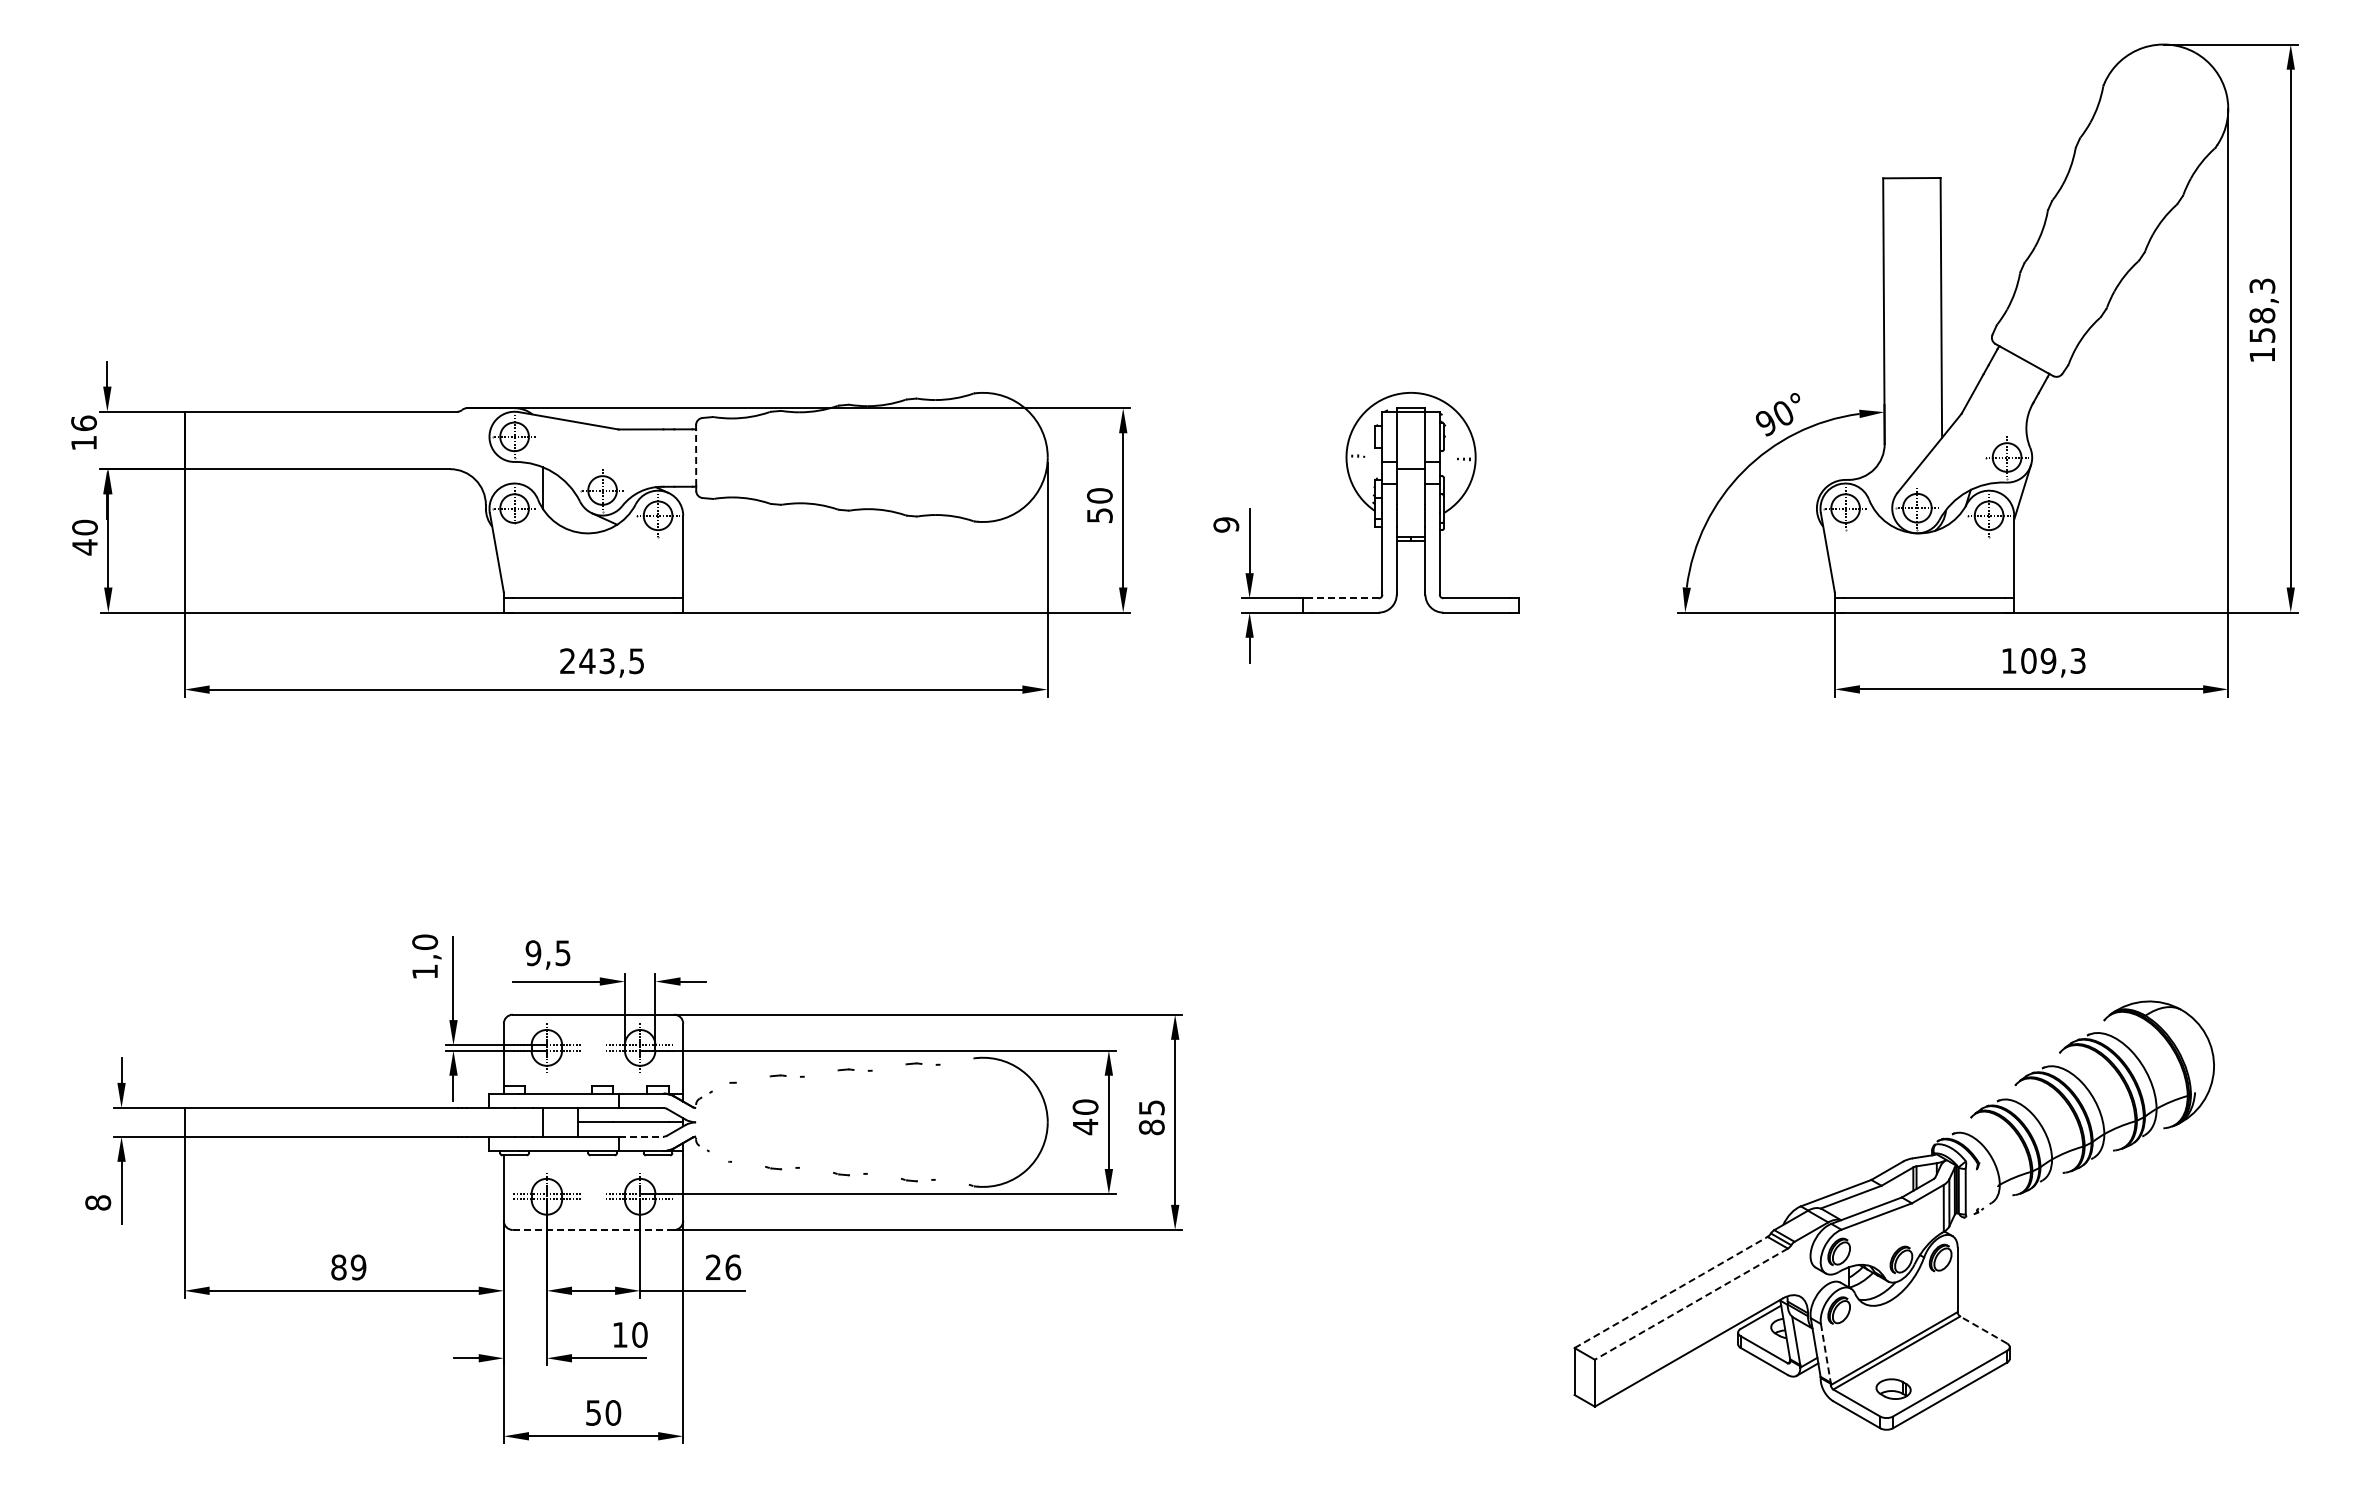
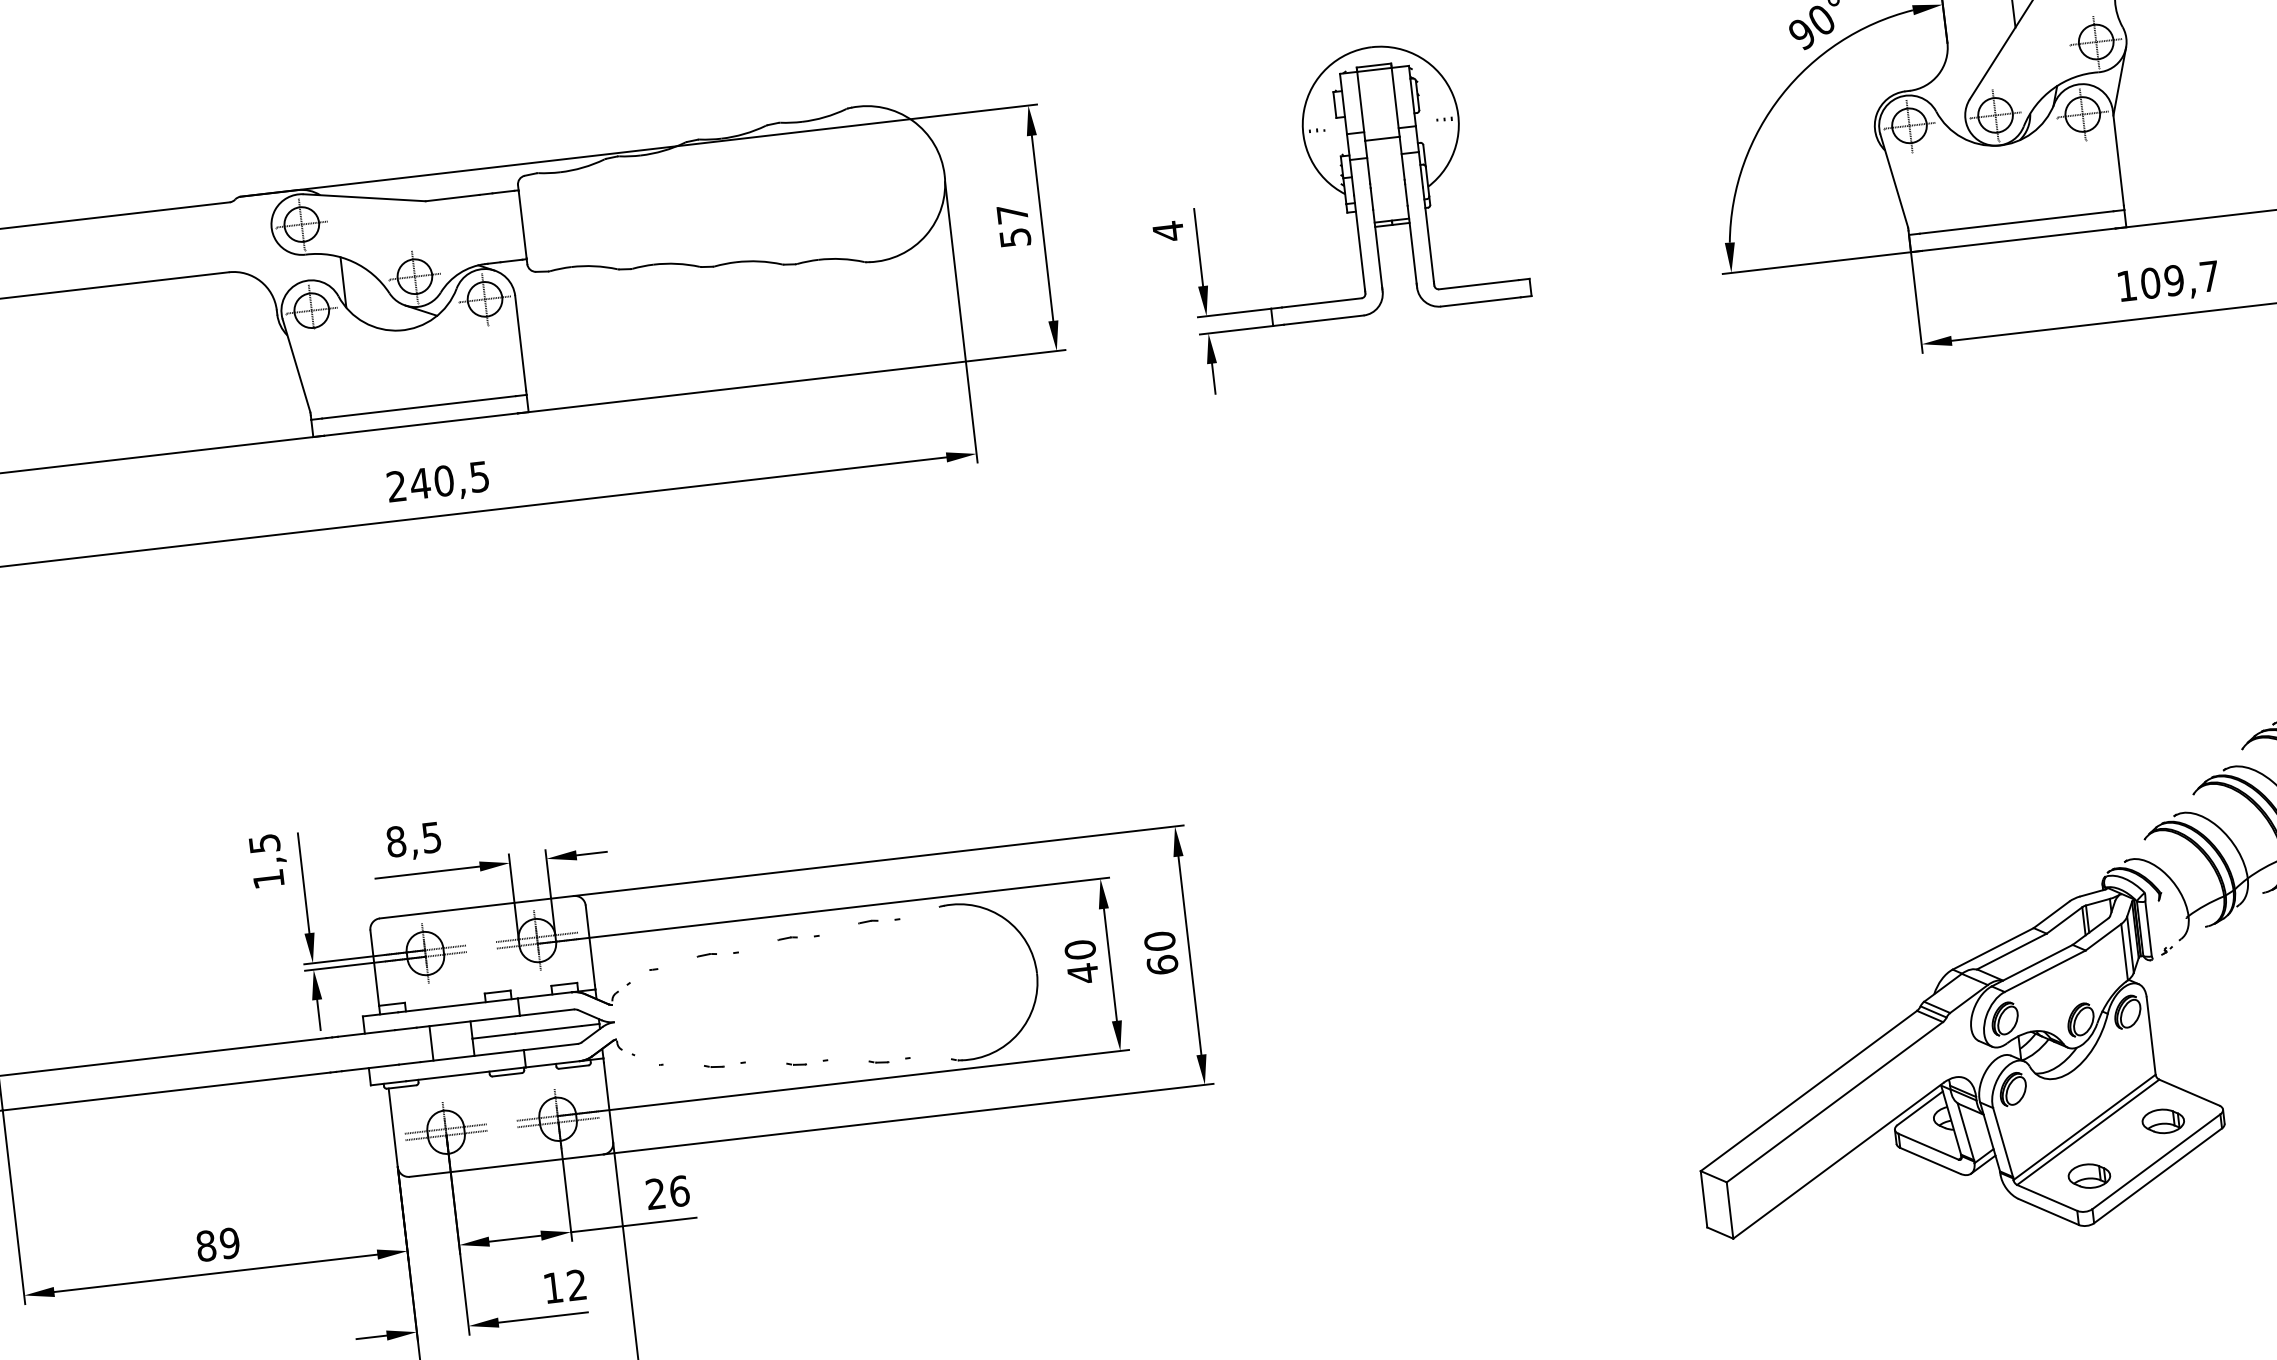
line: (696, 458) -> (523, 225), dashed -> solid
text: (1099, 495) -> (1012, 213), 50 -> 57
text: (1226, 524) -> (1168, 230), 9 -> 4
line: (1345, 598) -> (1321, 303), dashed -> solid
text: (2077, 660) -> (2208, 275), 109,3 -> 109,7
text: (606, 661) -> (443, 481), 243,5 -> 240,5
text: (425, 941) -> (264, 842), 1,0 -> 1,5
text: (533, 953) -> (396, 842), 9,5 -> 8,5
text: (1151, 1117) -> (1160, 953), 85 -> 60
line: (641, 1136) -> (551, 1046), dashed -> solid
line: (593, 1229) -> (506, 1165), dashed -> solid
line: (1671, 1292) -> (1809, 1090), dashed -> solid
line: (1690, 1304) -> (1833, 1102), dashed -> solid
line: (1983, 1329) -> (2189, 1092), dashed -> solid
text: (639, 1334) -> (576, 1284), 10 -> 12
part: (1959, 1350) -> (2163, 1120), added
line: (1825, 1353) -> (2002, 1142), dashed -> solid

